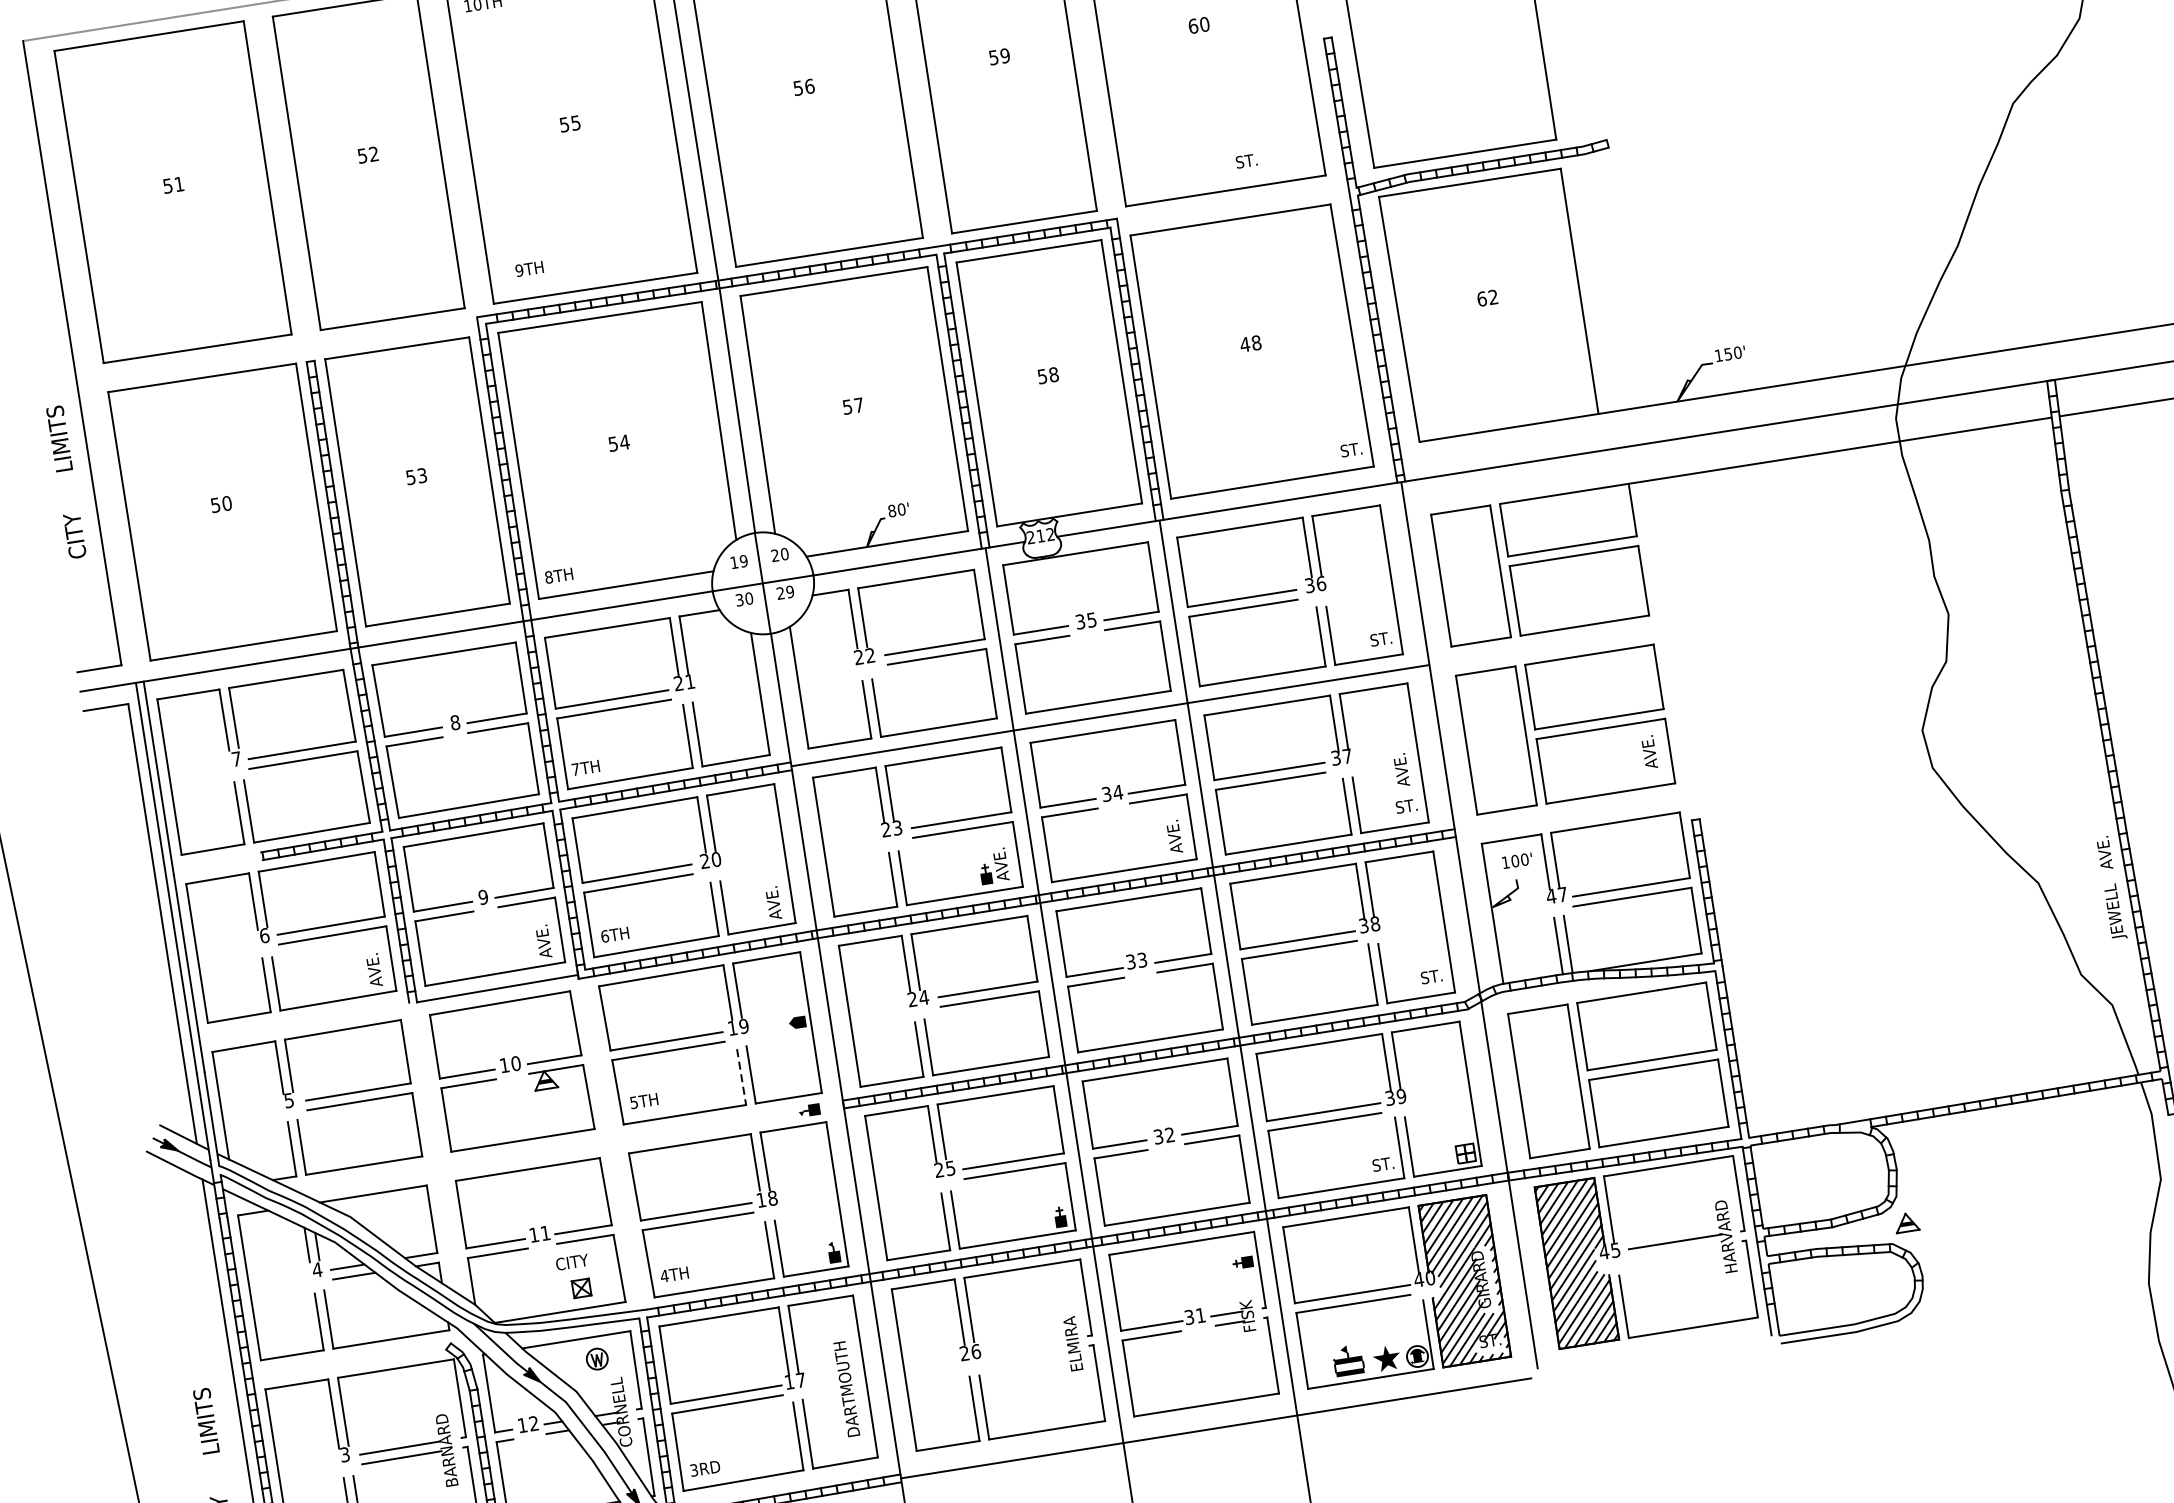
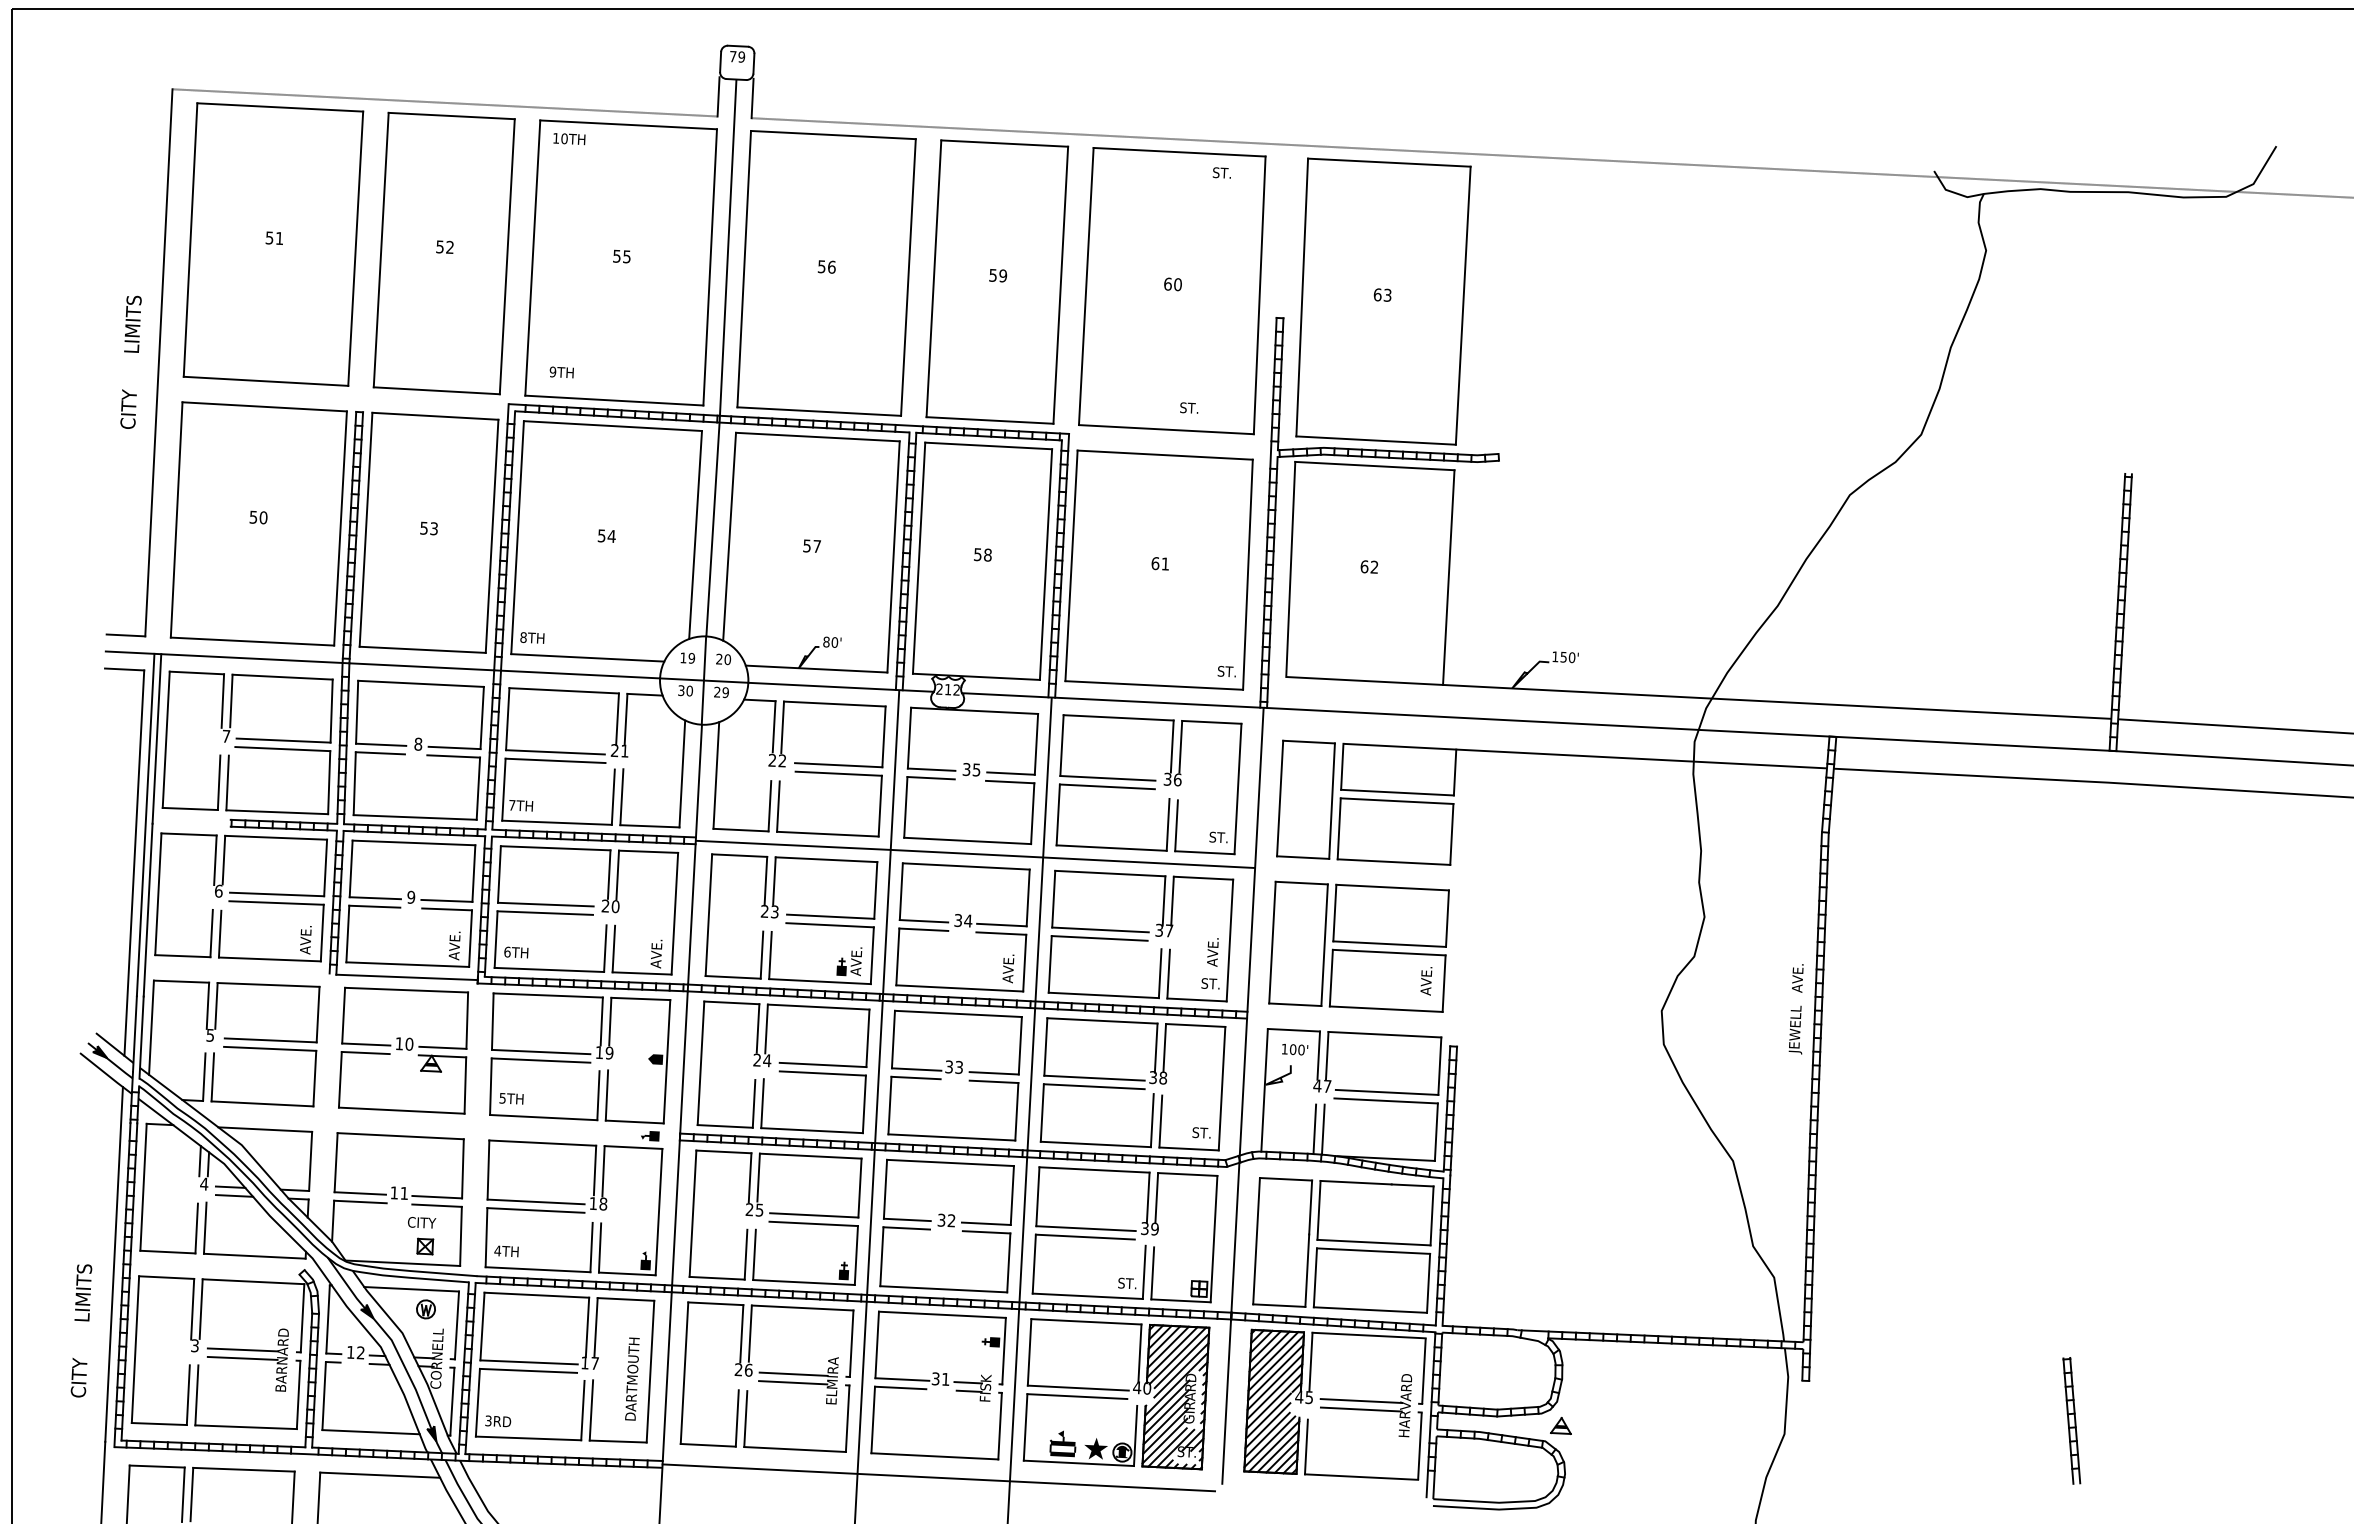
text: (1250, 343) -> (1160, 563), 48 -> 61
text: (65, 481) -> (130, 361), moved
text: (2109, 888) -> (1795, 1009), moved
line: (741, 1076) -> (598, 1095), dashed -> solid
line: (1676, 1251) -> (1360, 1409), added
line: (1027, 1344) -> (793, 1373), added
line: (1029, 1354) -> (793, 1382), added

